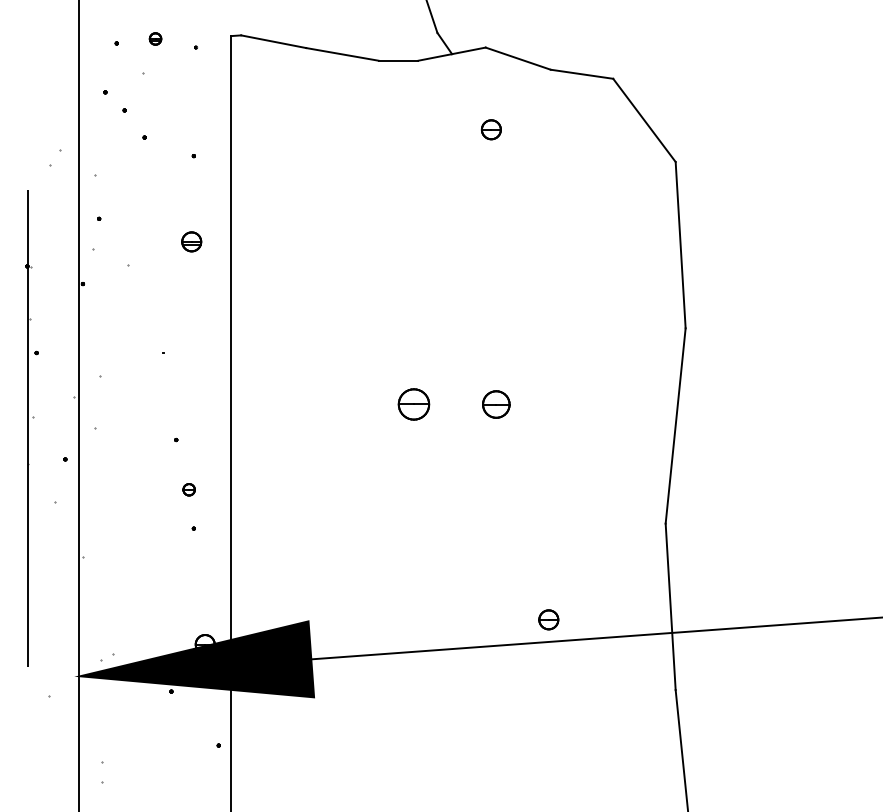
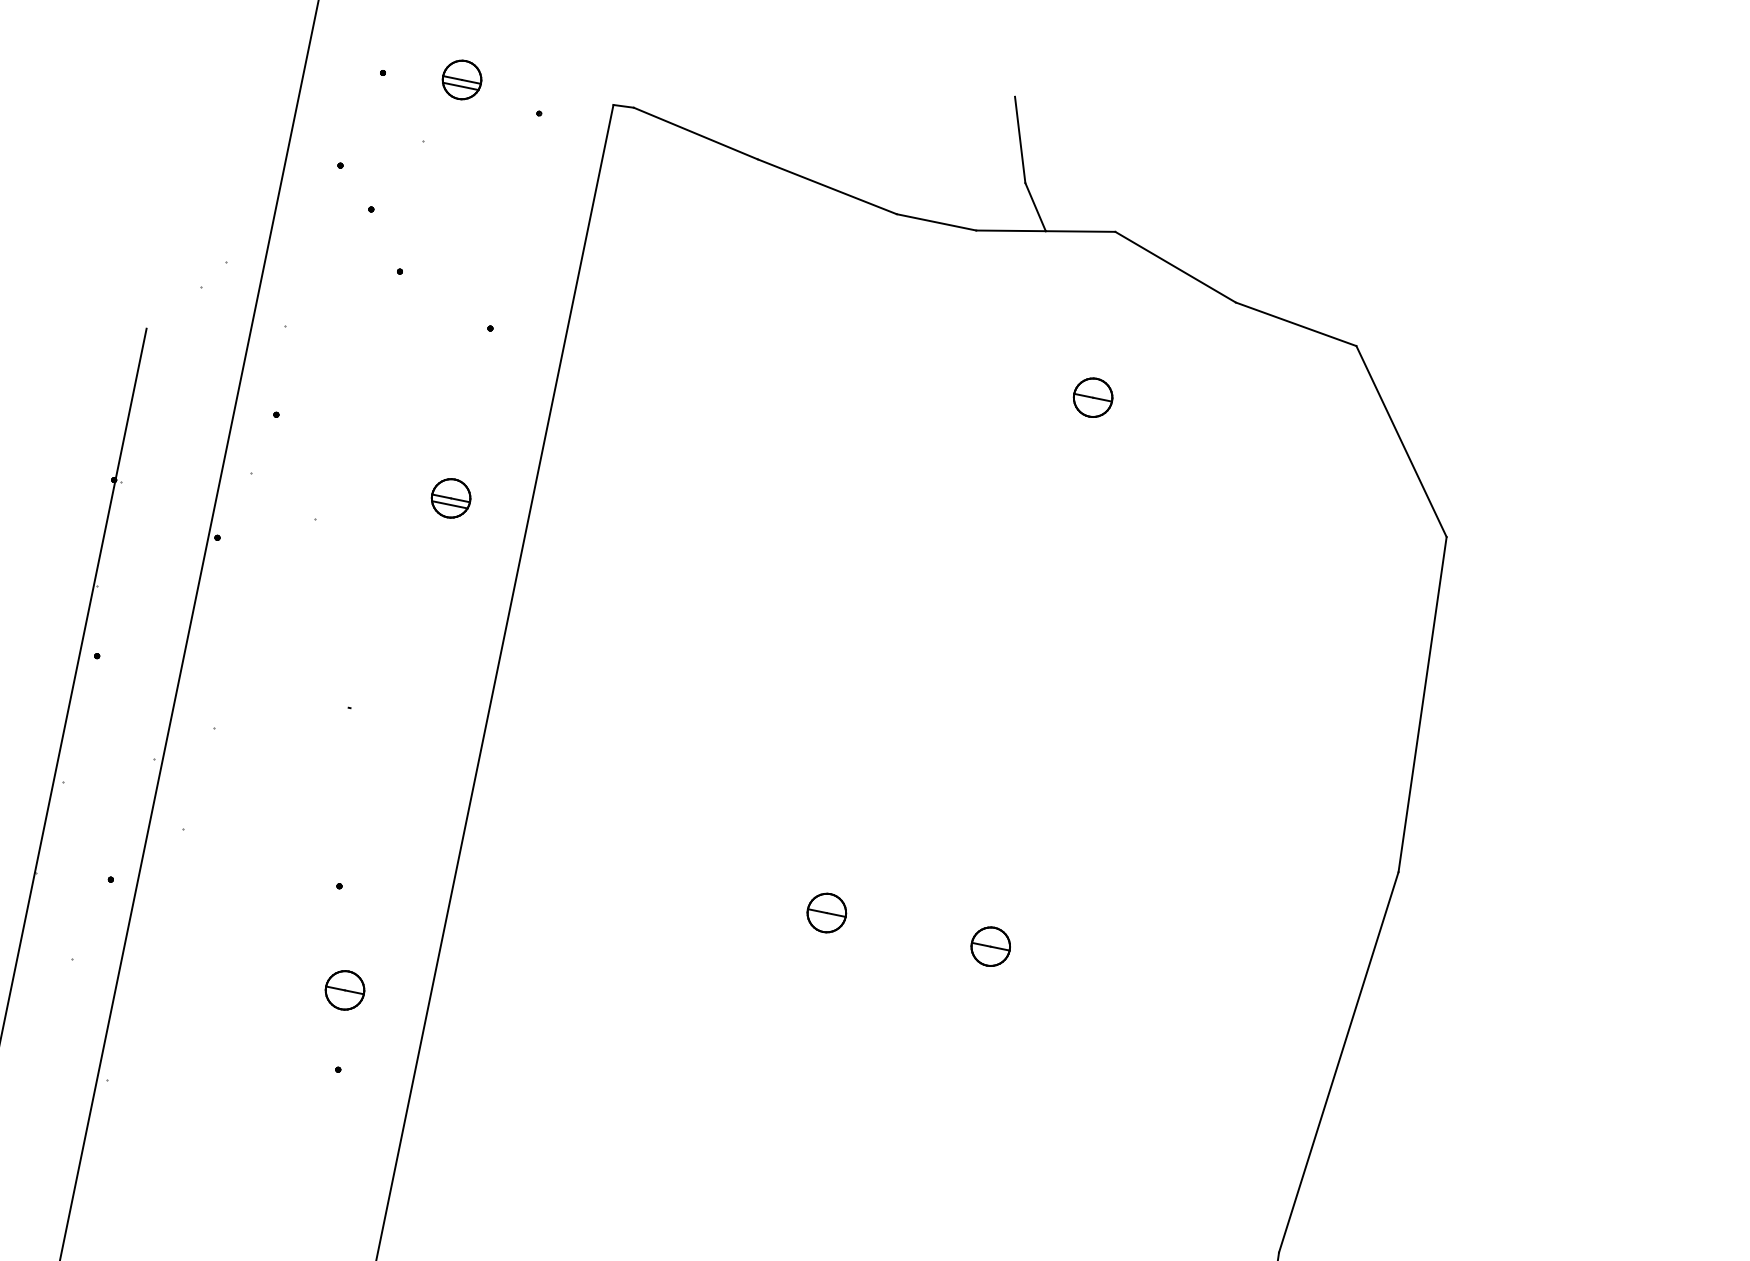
part: (155, 38) -> (462, 78), size x1.67
part: (413, 404) -> (825, 912), size x0.62
part: (496, 404) -> (991, 946), size x0.71
part: (188, 489) -> (343, 989), size x1.67

